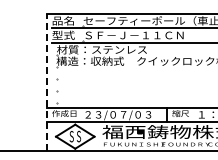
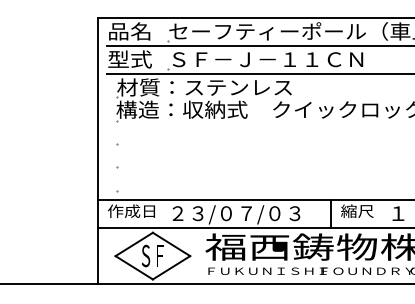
line: (46, 82) -> (97, 150), dashed -> solid
text: (78, 136) -> (159, 255), S -> F

